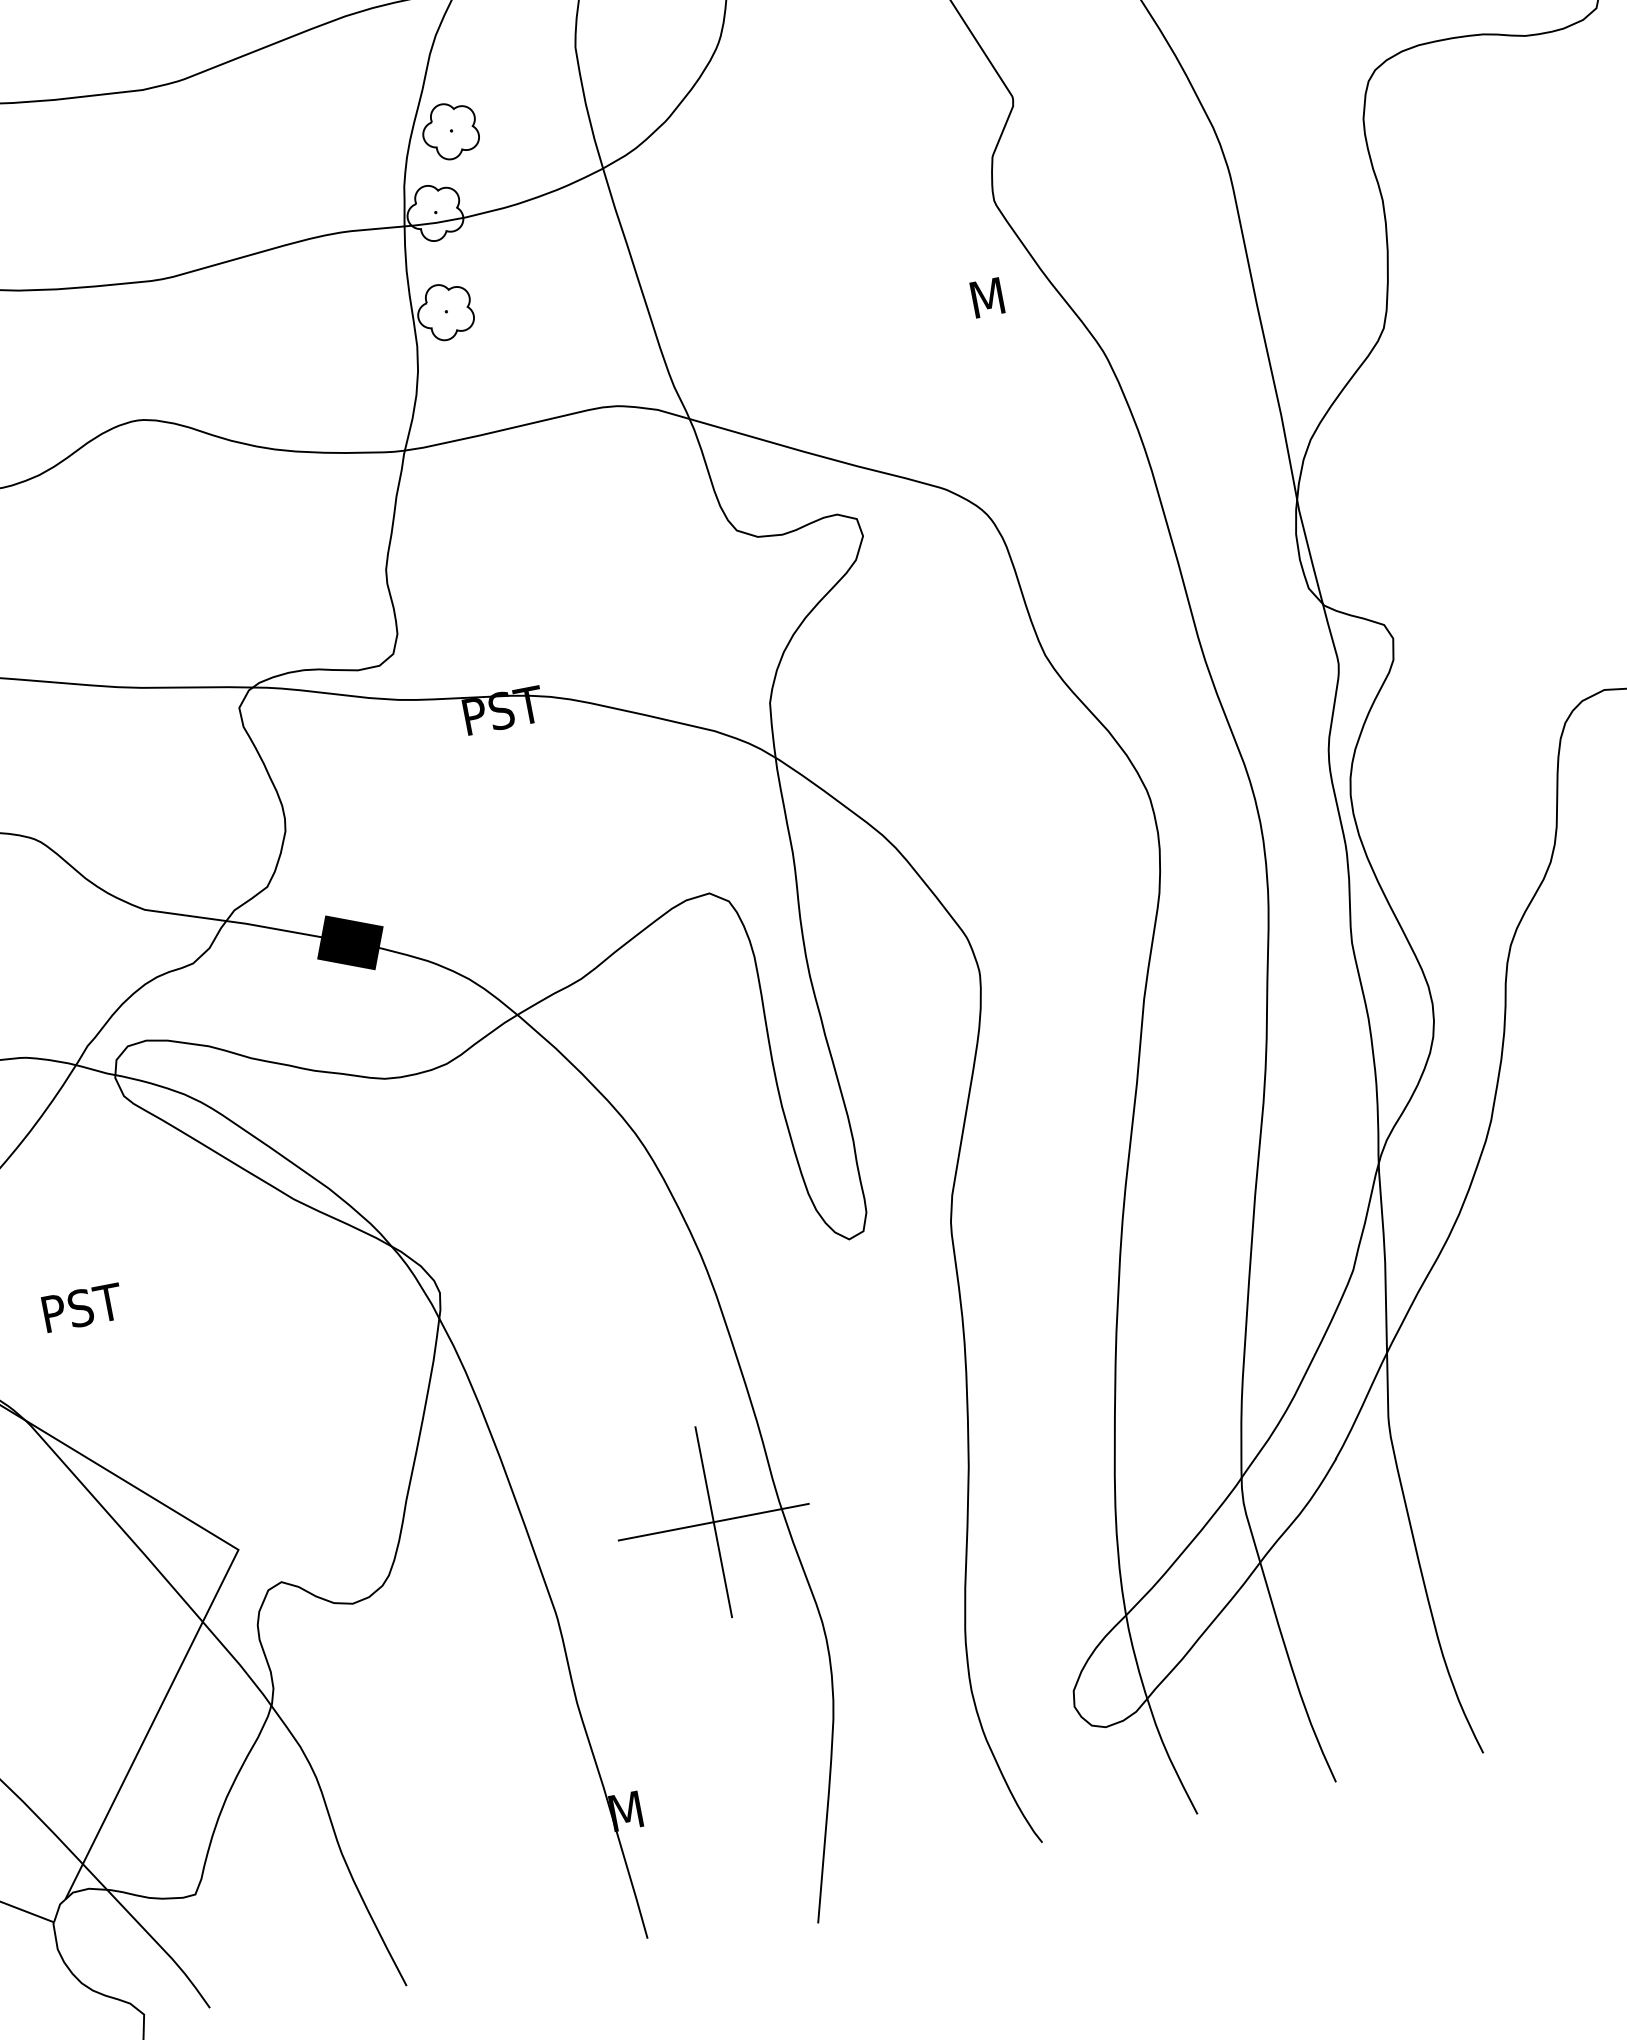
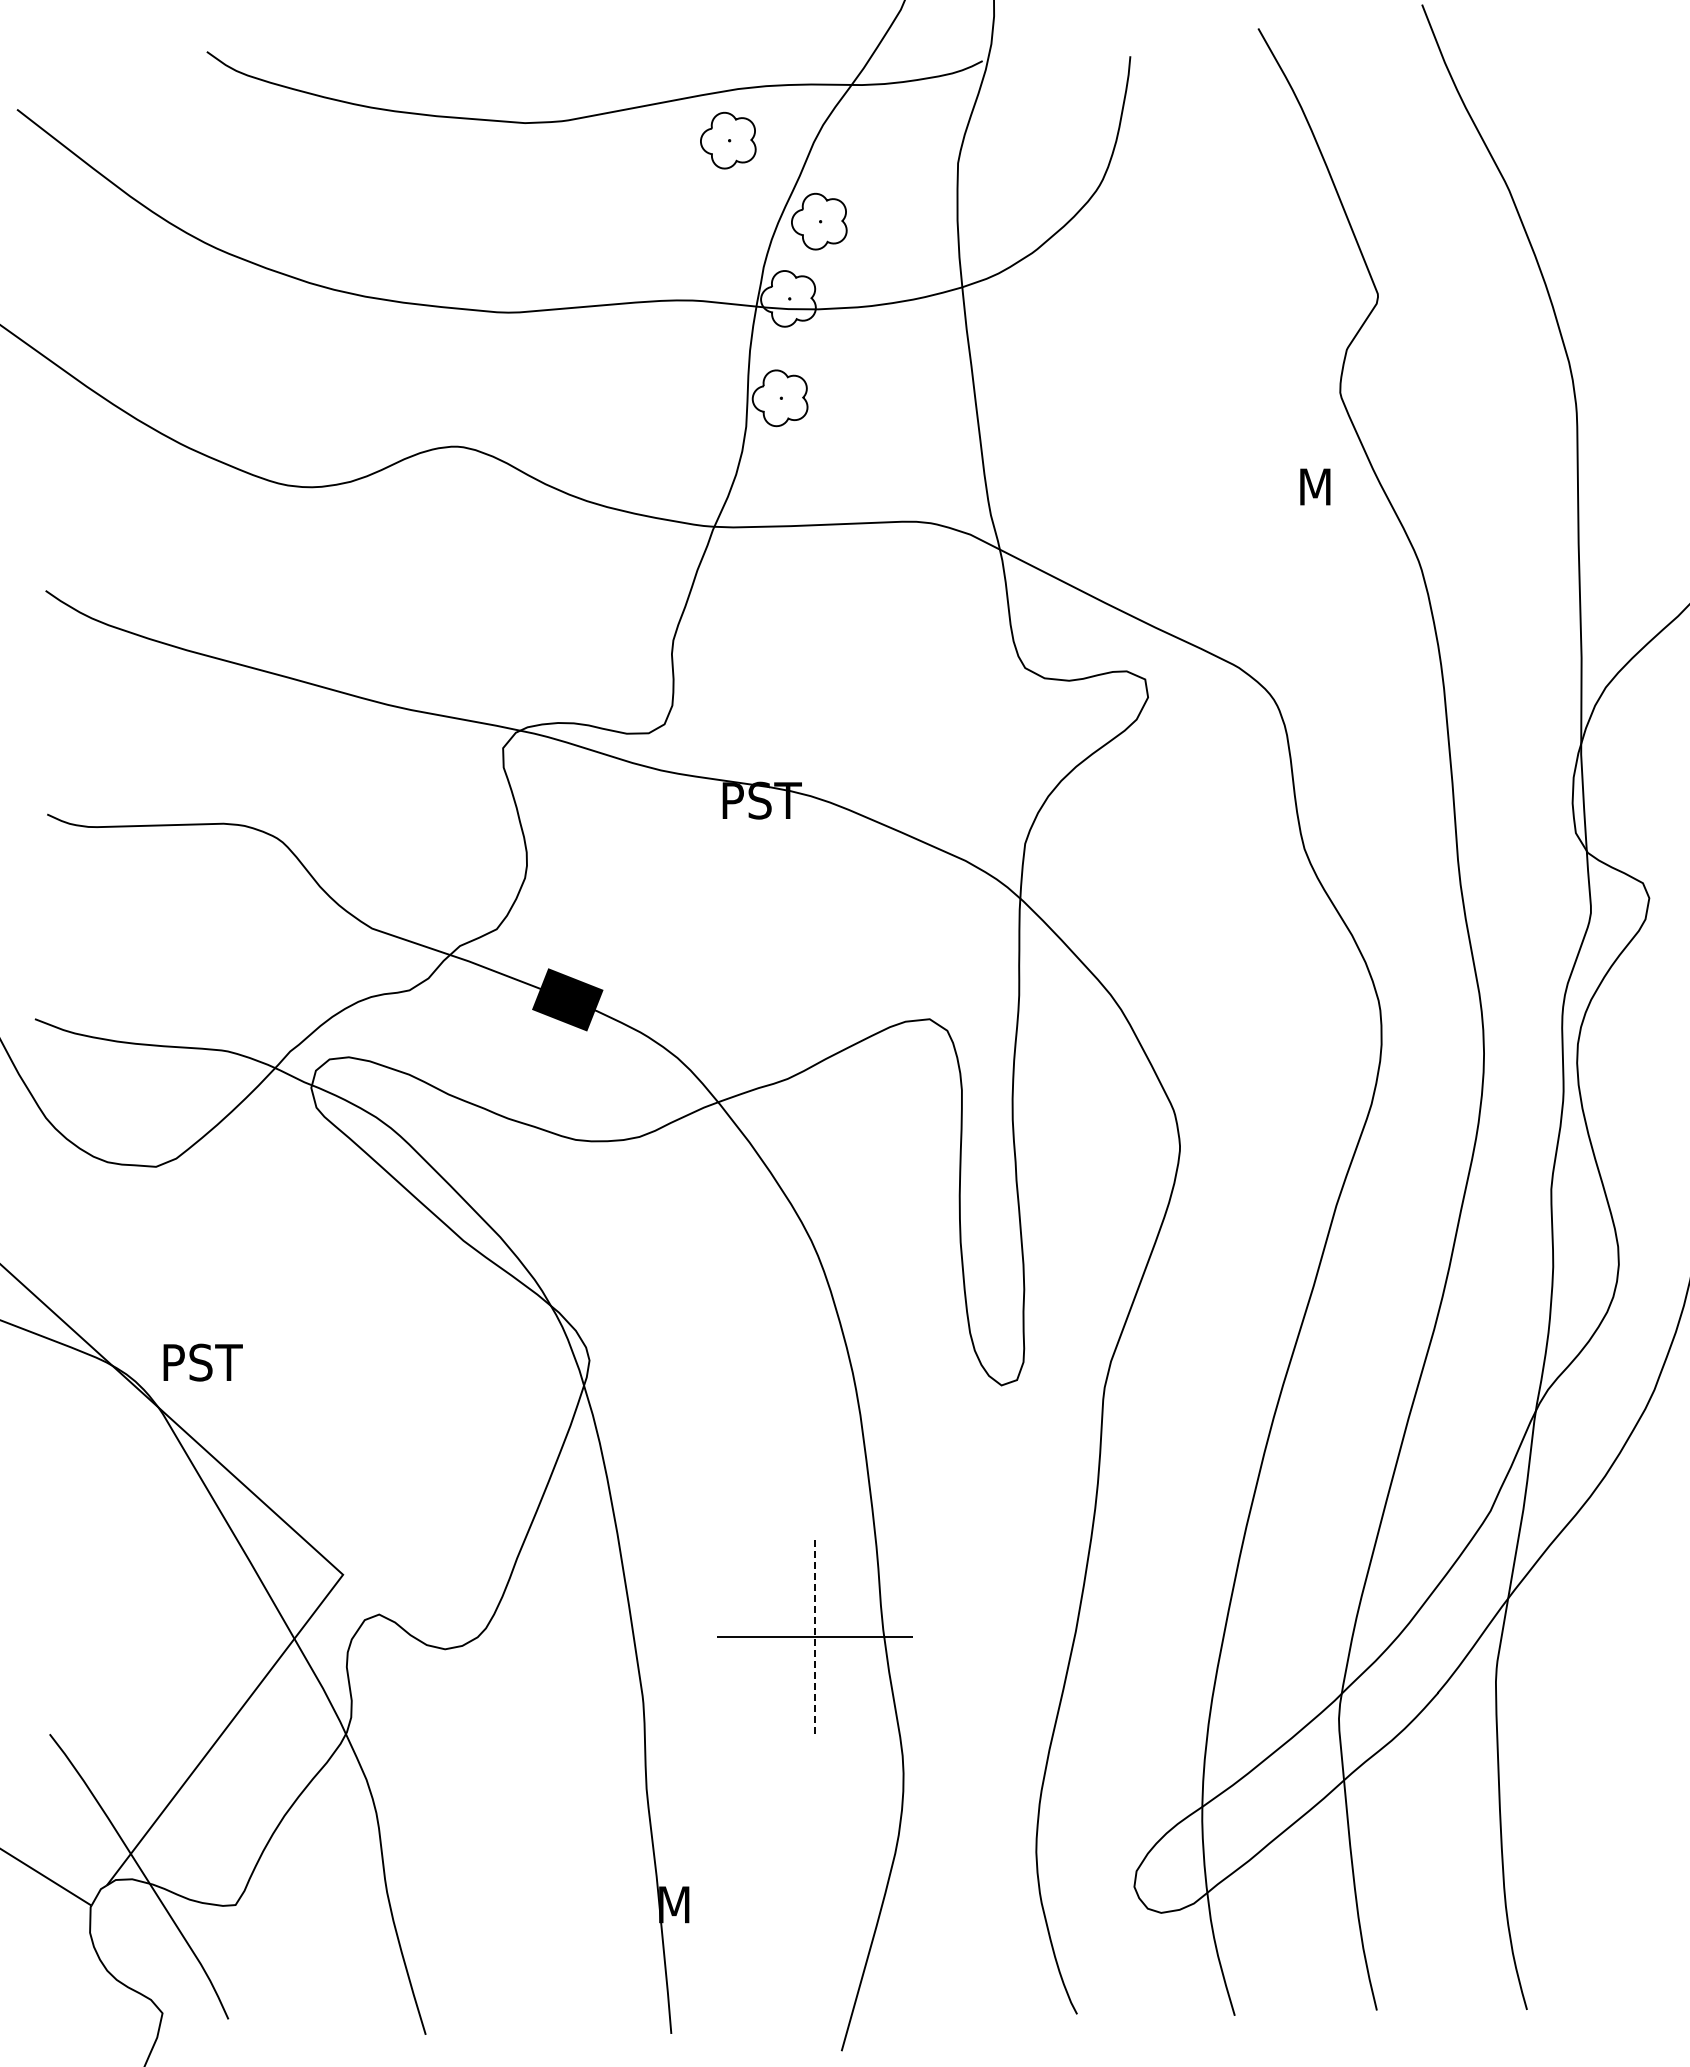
part: (345, 68) -> (728, 140), added
text: (82, 1307) -> (202, 1362), moved
line: (714, 1522) -> (815, 1637), solid -> dashed

